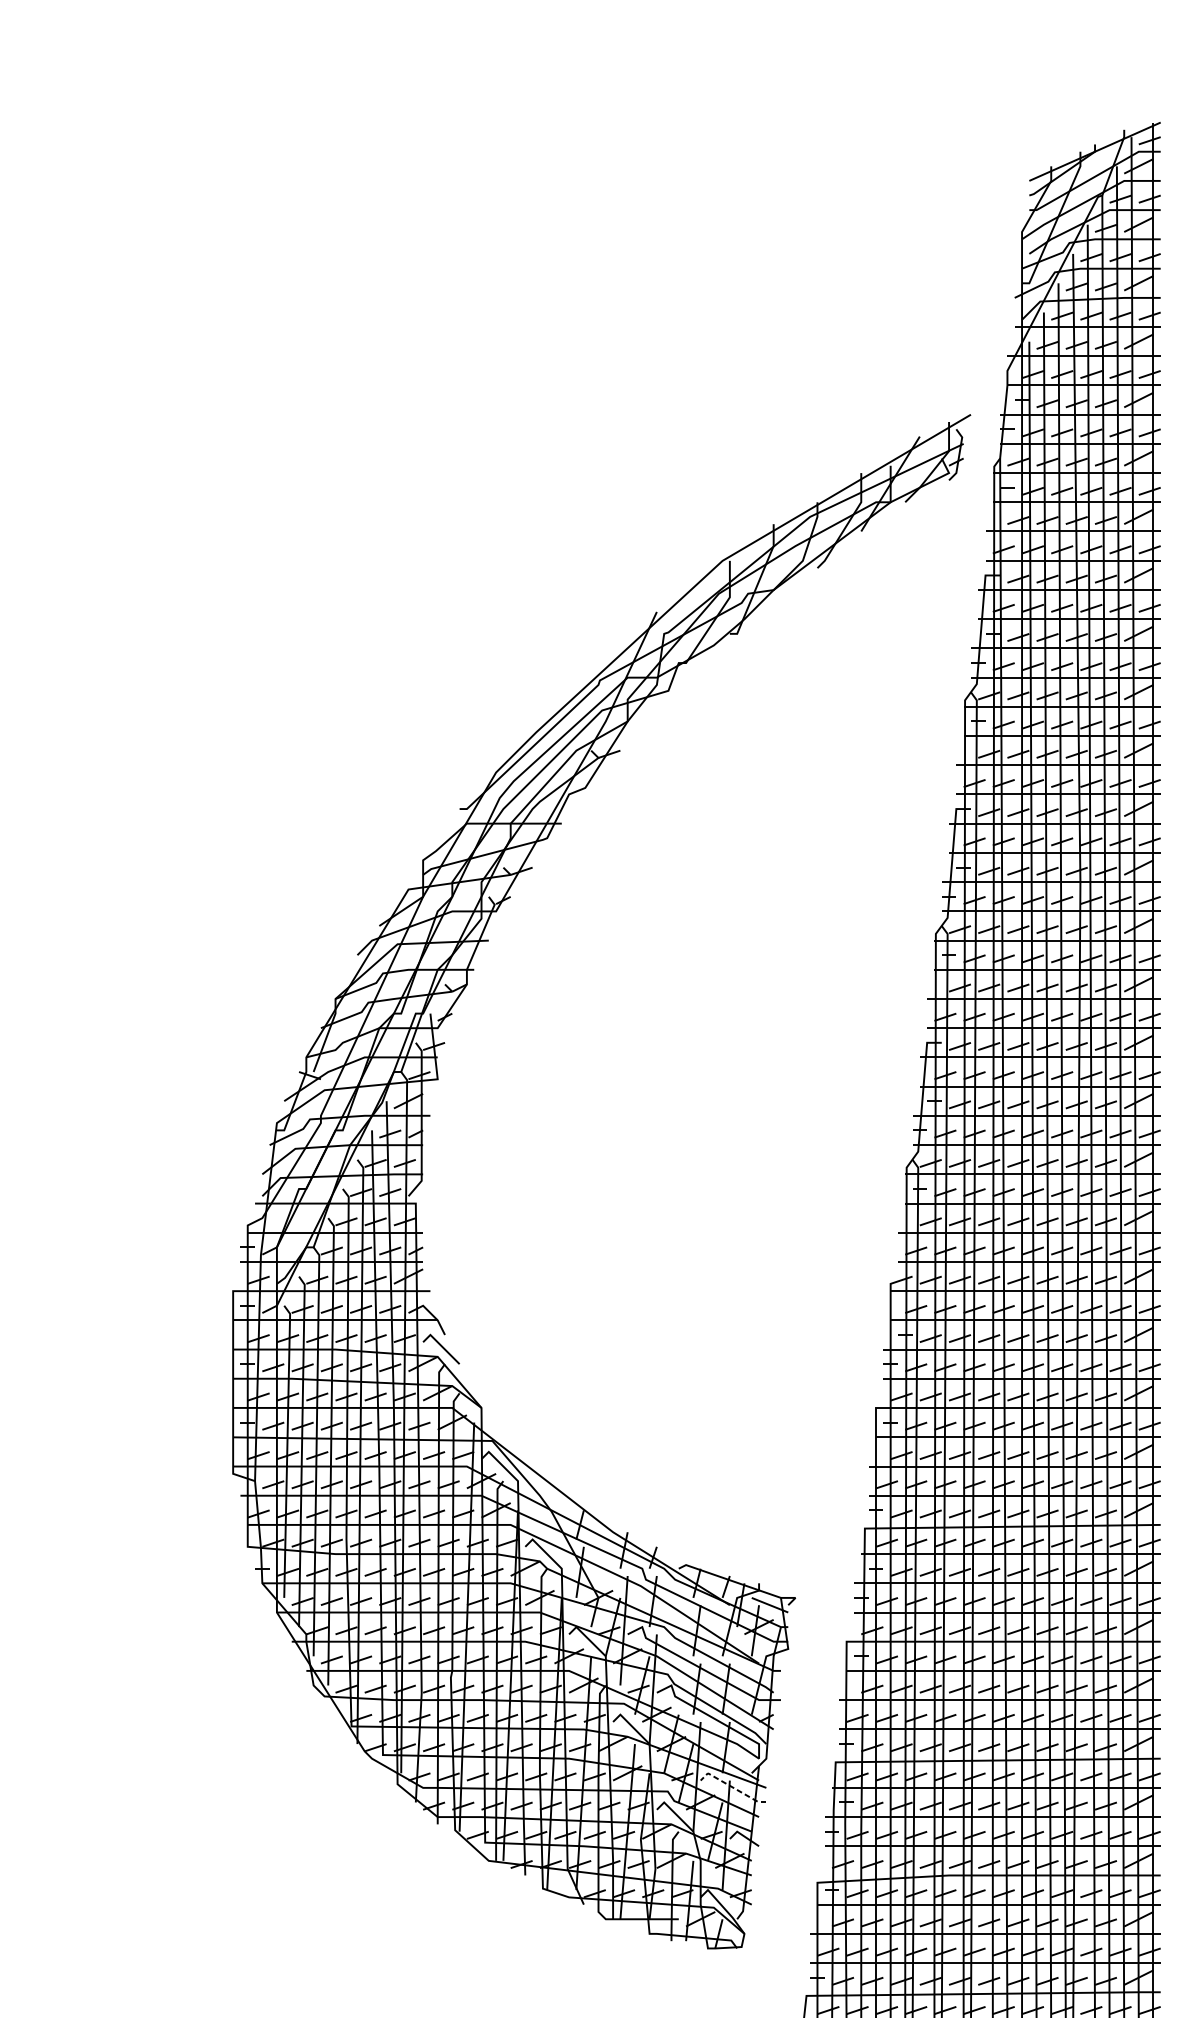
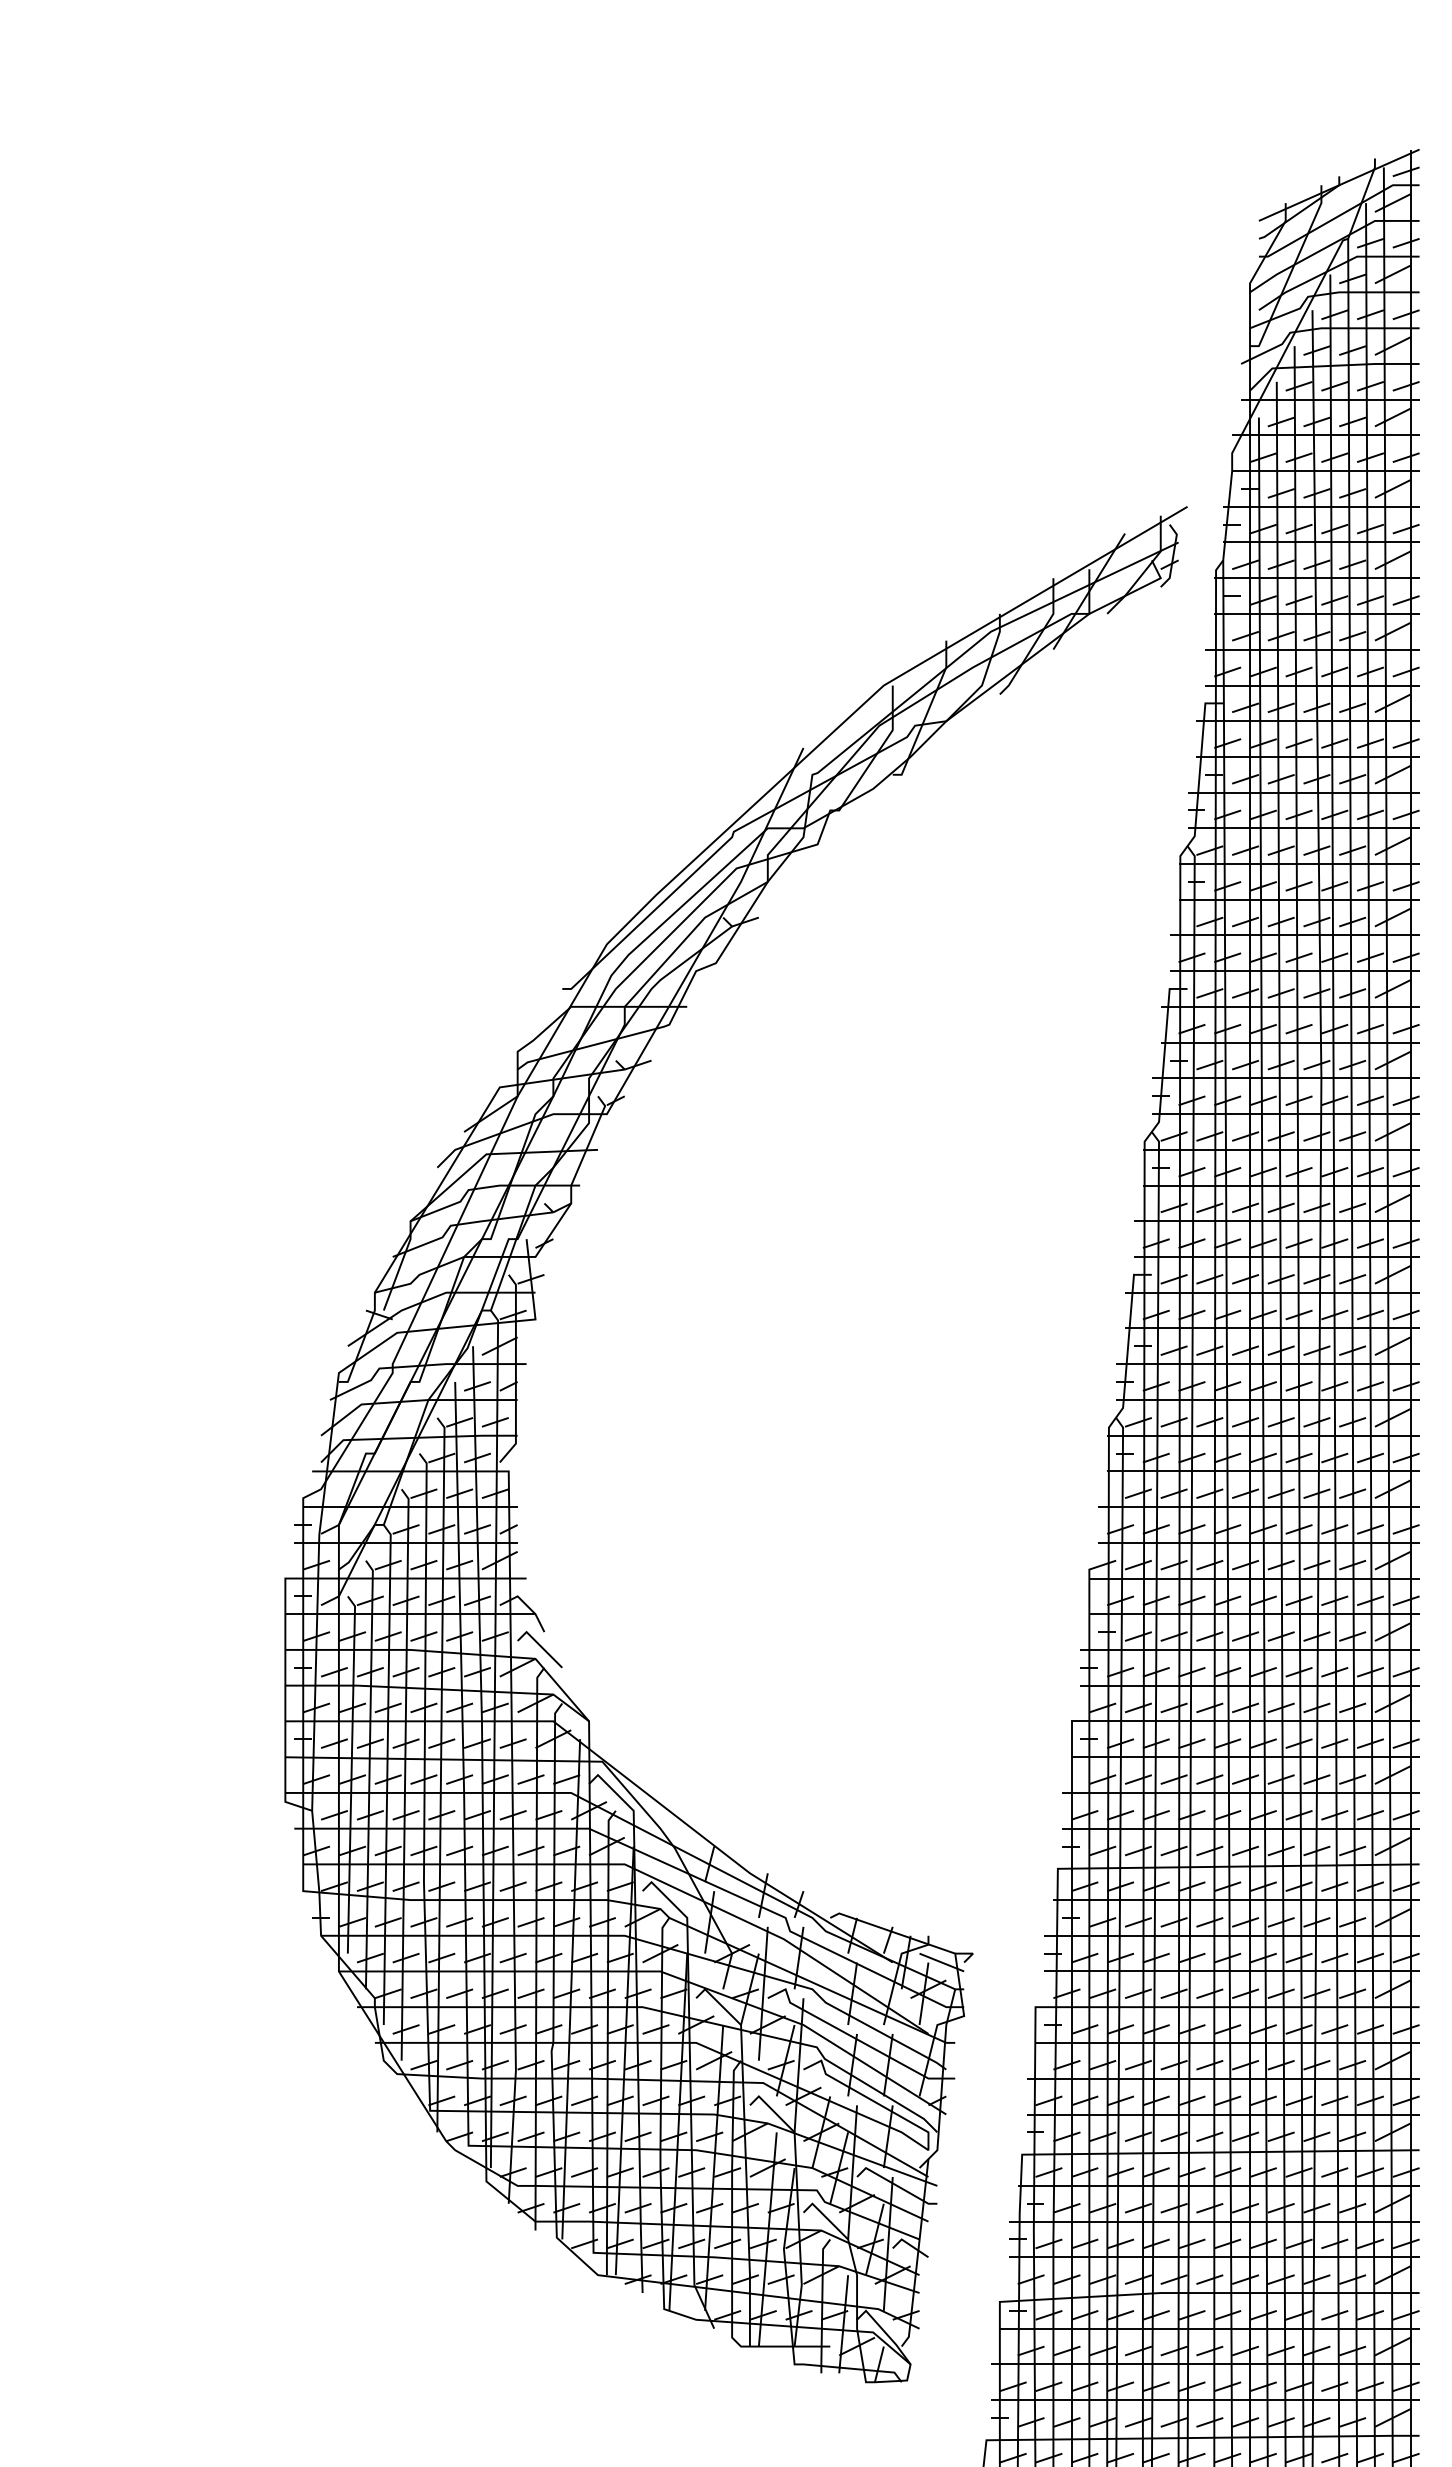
line: (732, 1786) -> (895, 2184), dashed -> solid

